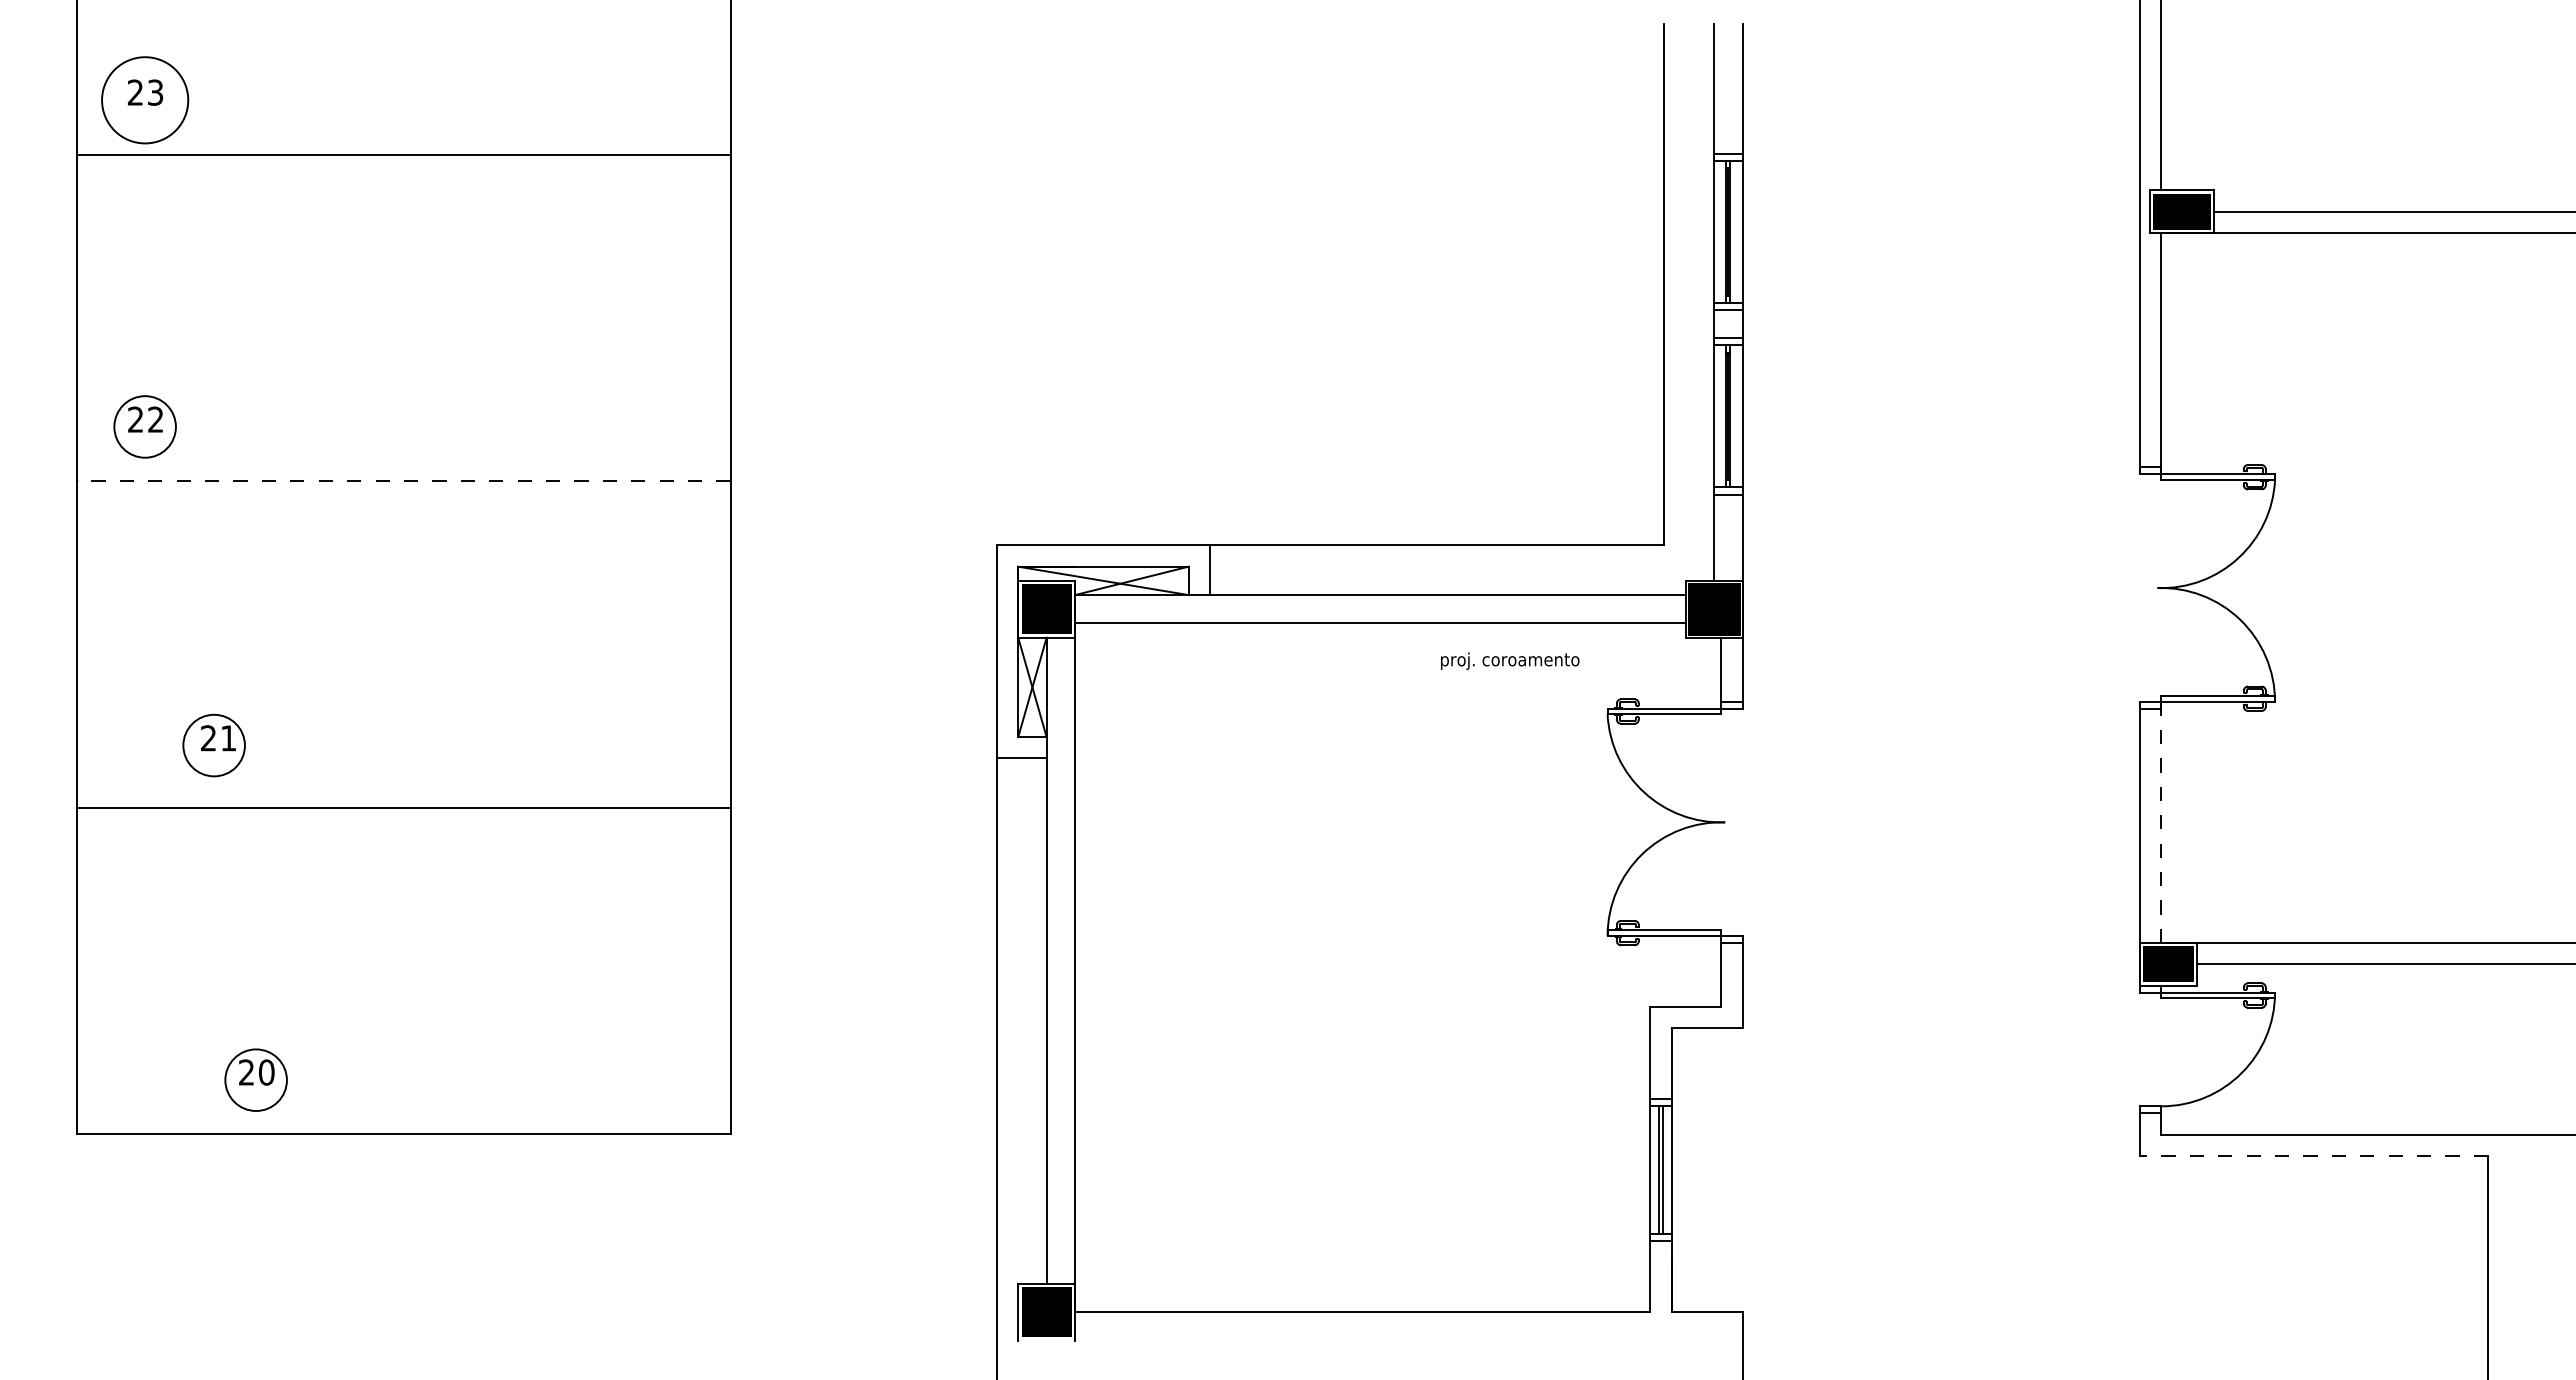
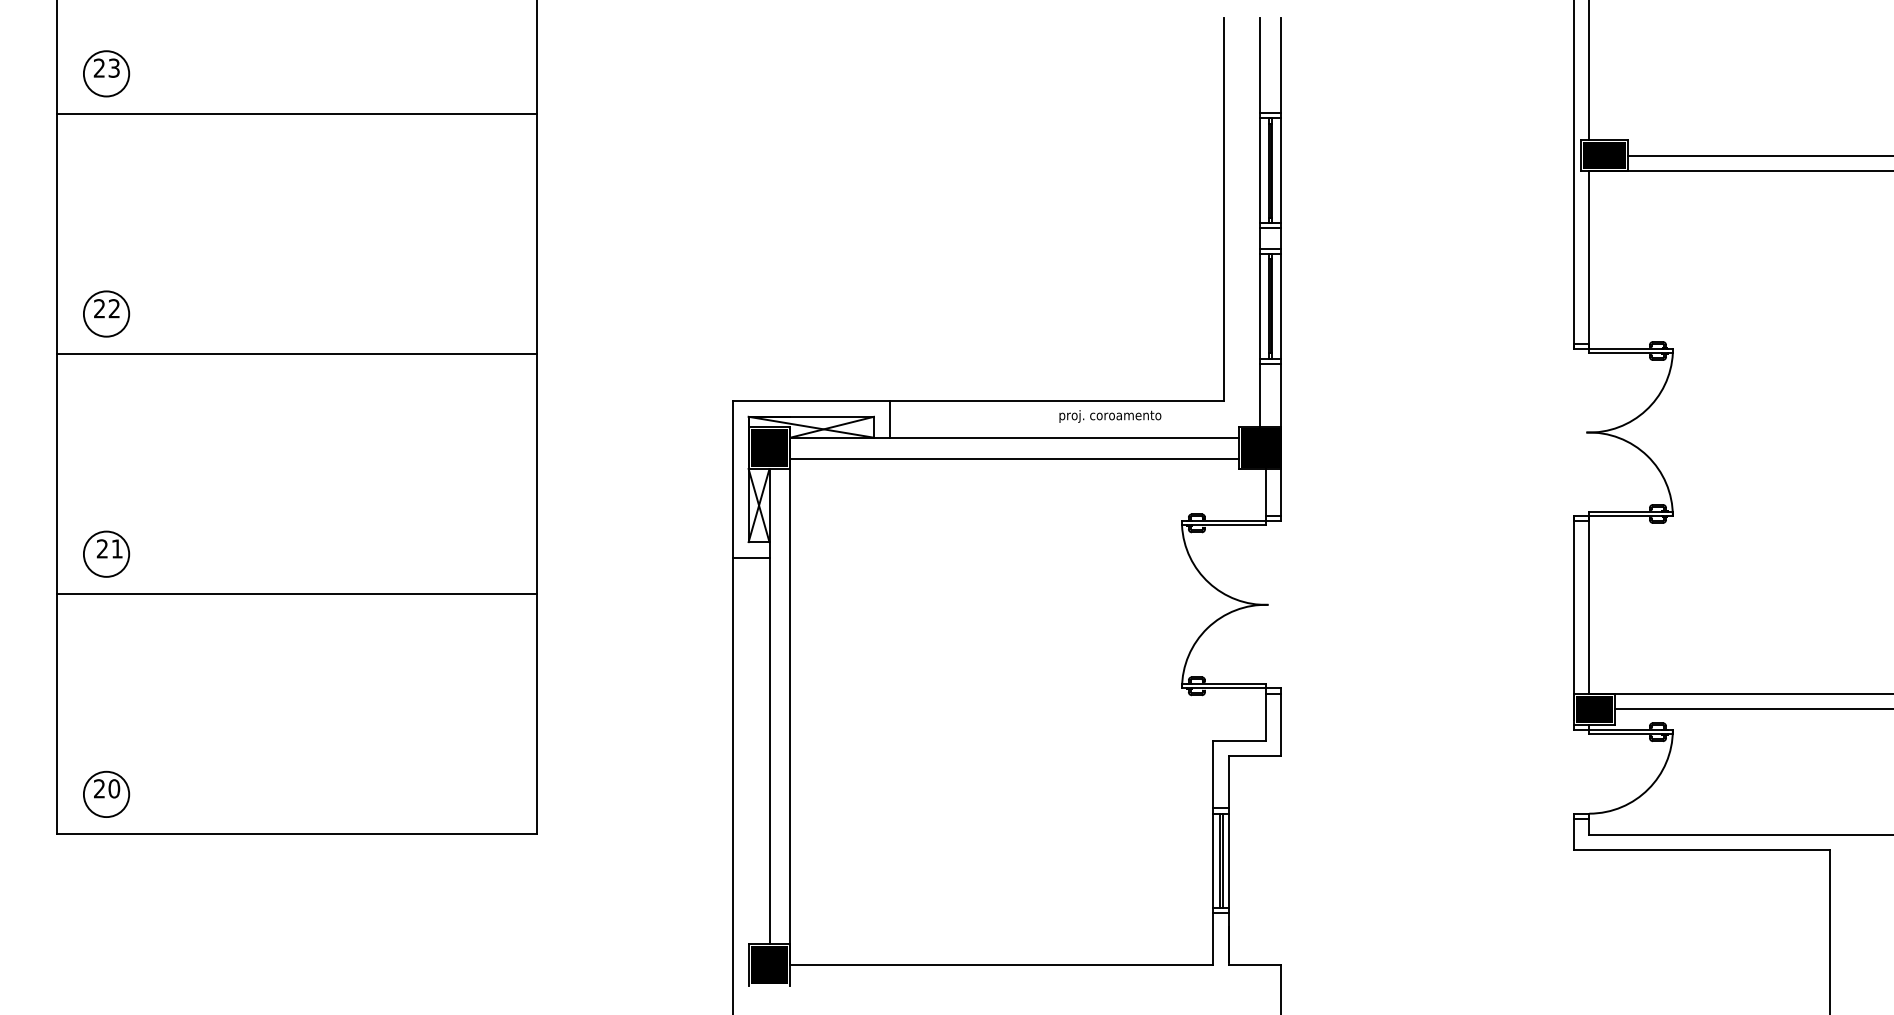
circle: (144, 100) -> (106, 73), size x0.71
line: (403, 481) -> (296, 354), dashed -> solid
text: (1510, 660) -> (1110, 415), moved
part: (213, 745) -> (106, 554), moved
line: (2161, 822) -> (1589, 604), dashed -> solid
part: (255, 1079) -> (106, 793), moved
line: (2314, 1156) -> (1701, 850), dashed -> solid

